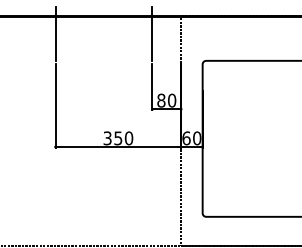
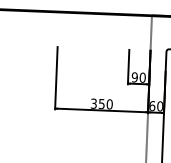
line: (55, 33) -> (58, 24), removed
line: (152, 33) -> (130, 27), removed
text: (161, 100) -> (134, 77), 80 -> 90

